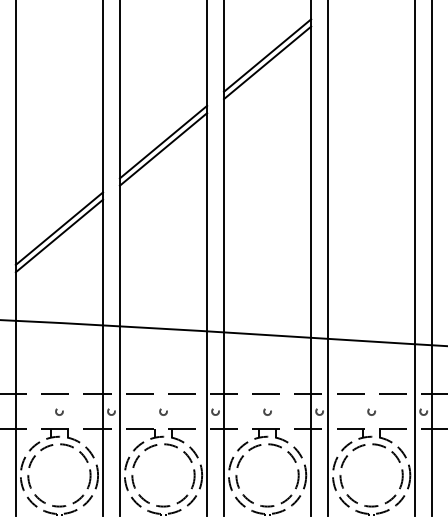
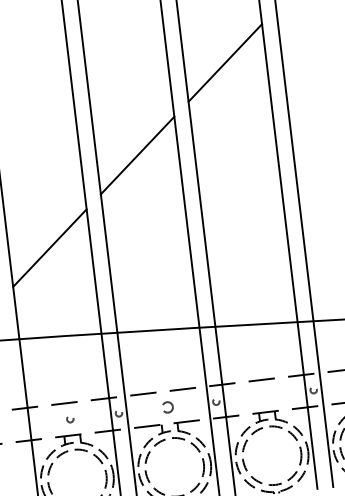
line: (267, 62) -> (225, 69), removed
line: (163, 149) -> (138, 162), removed
line: (59, 235) -> (50, 254), removed
circle: (163, 411) -> (167, 407), size x1.6
circle: (267, 411) -> (264, 395), removed

